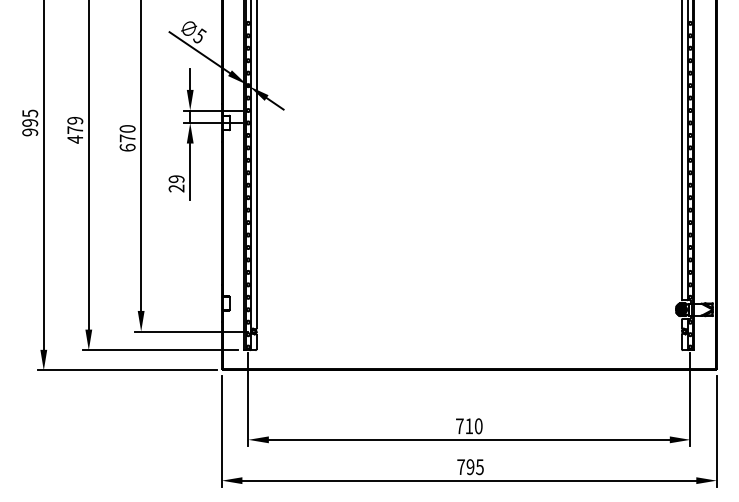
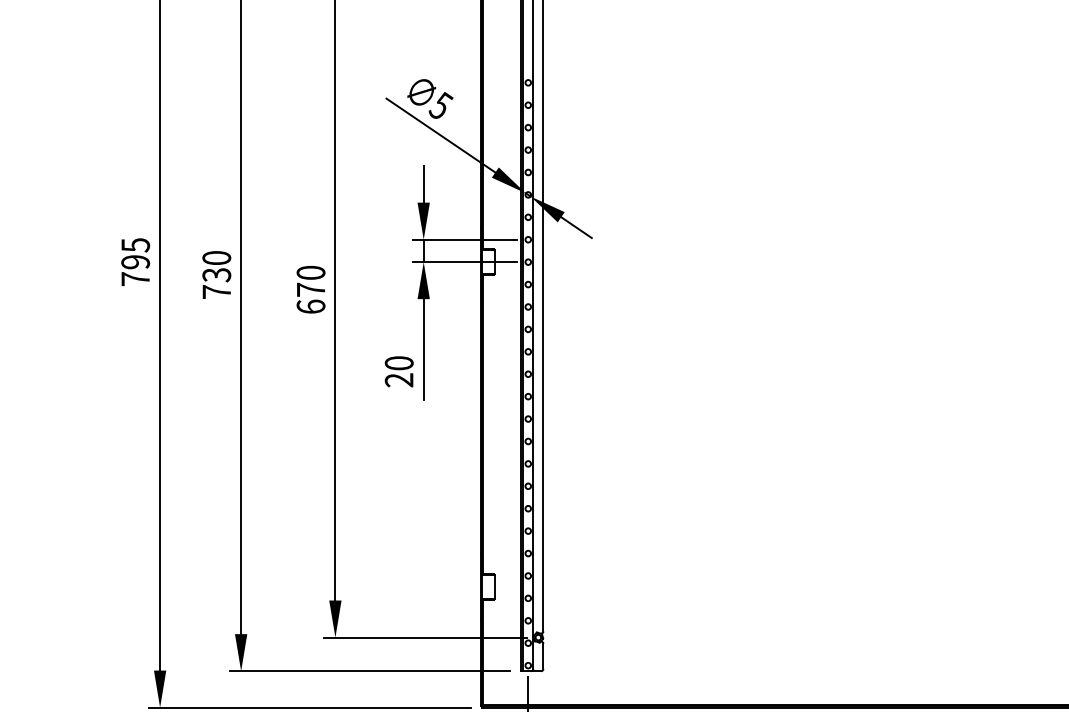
text: (75, 129) -> (217, 273), 479 -> 730
text: (30, 132) -> (136, 279), 995 -> 795
text: (176, 179) -> (398, 363), 29 -> 20

